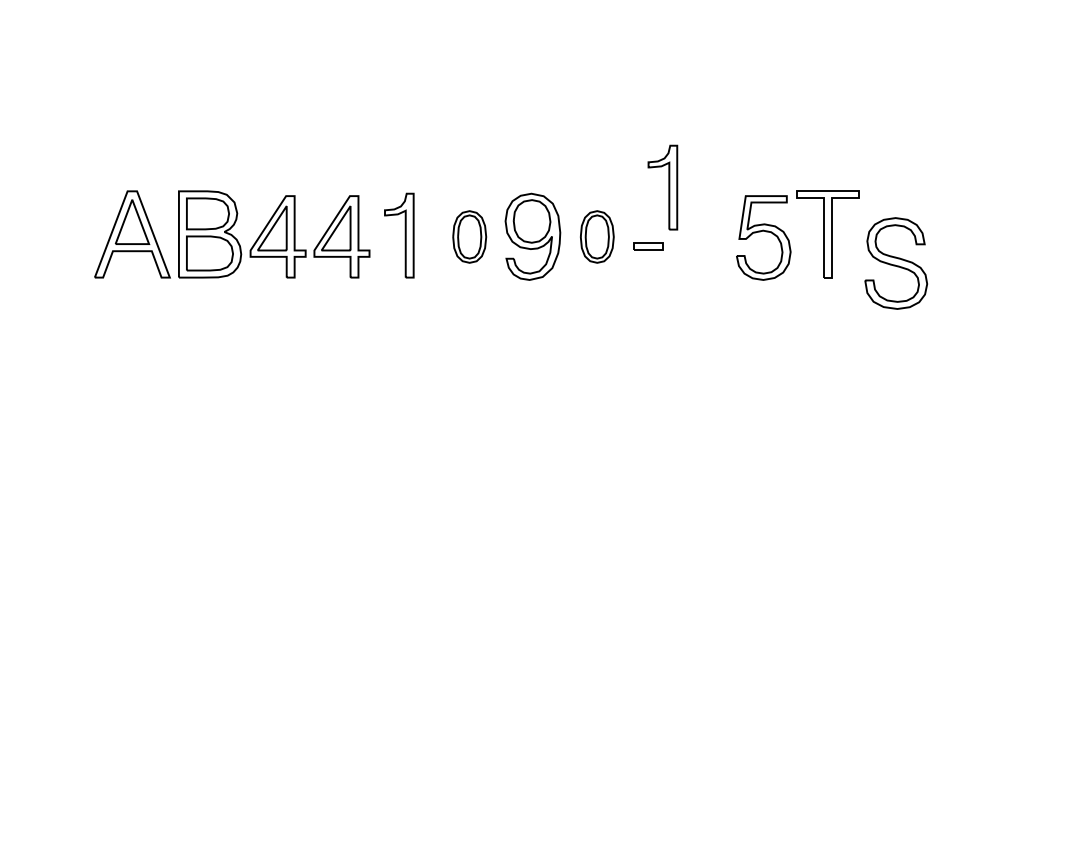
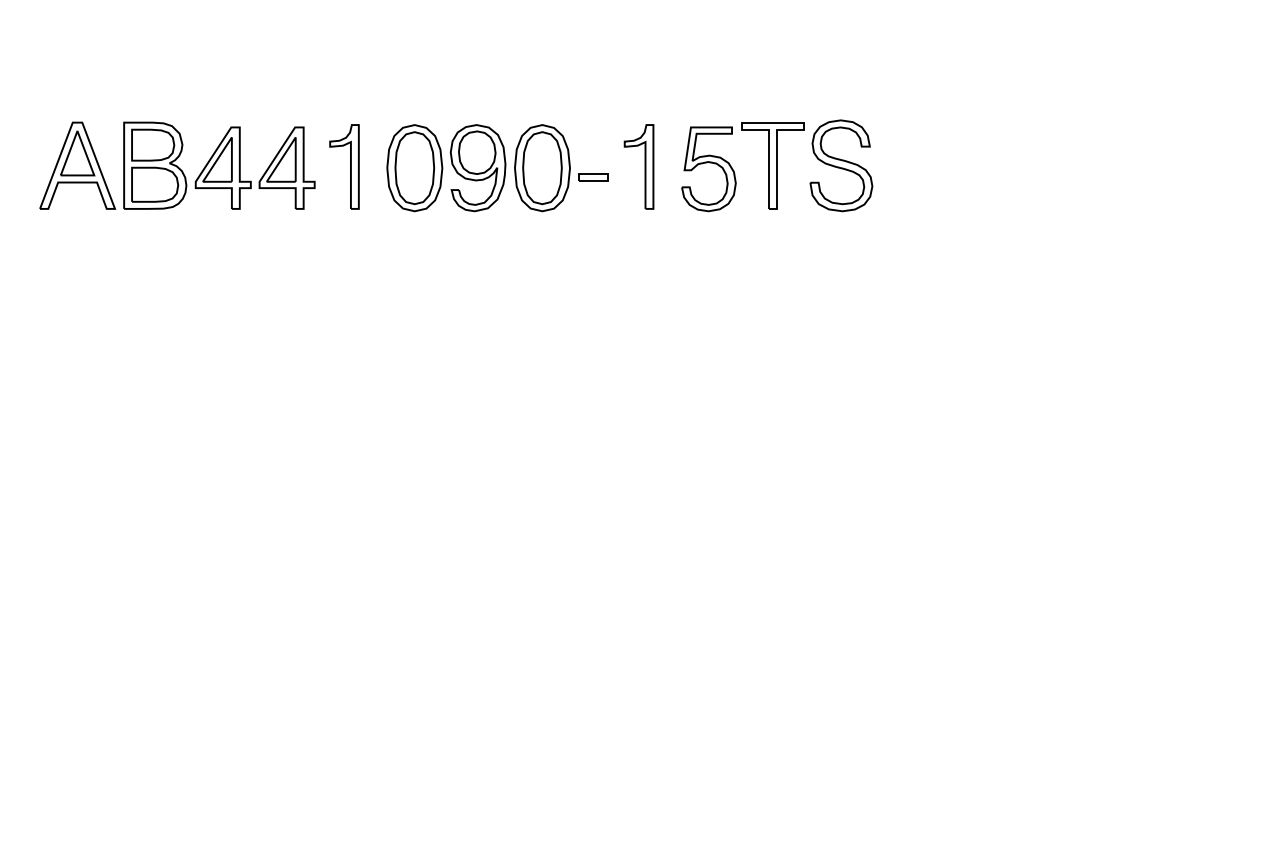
part: (662, 187) -> (638, 166), moved
part: (469, 237) -> (414, 168), size x1.67
part: (597, 237) -> (542, 168), size x1.67
part: (896, 263) -> (841, 165), moved

